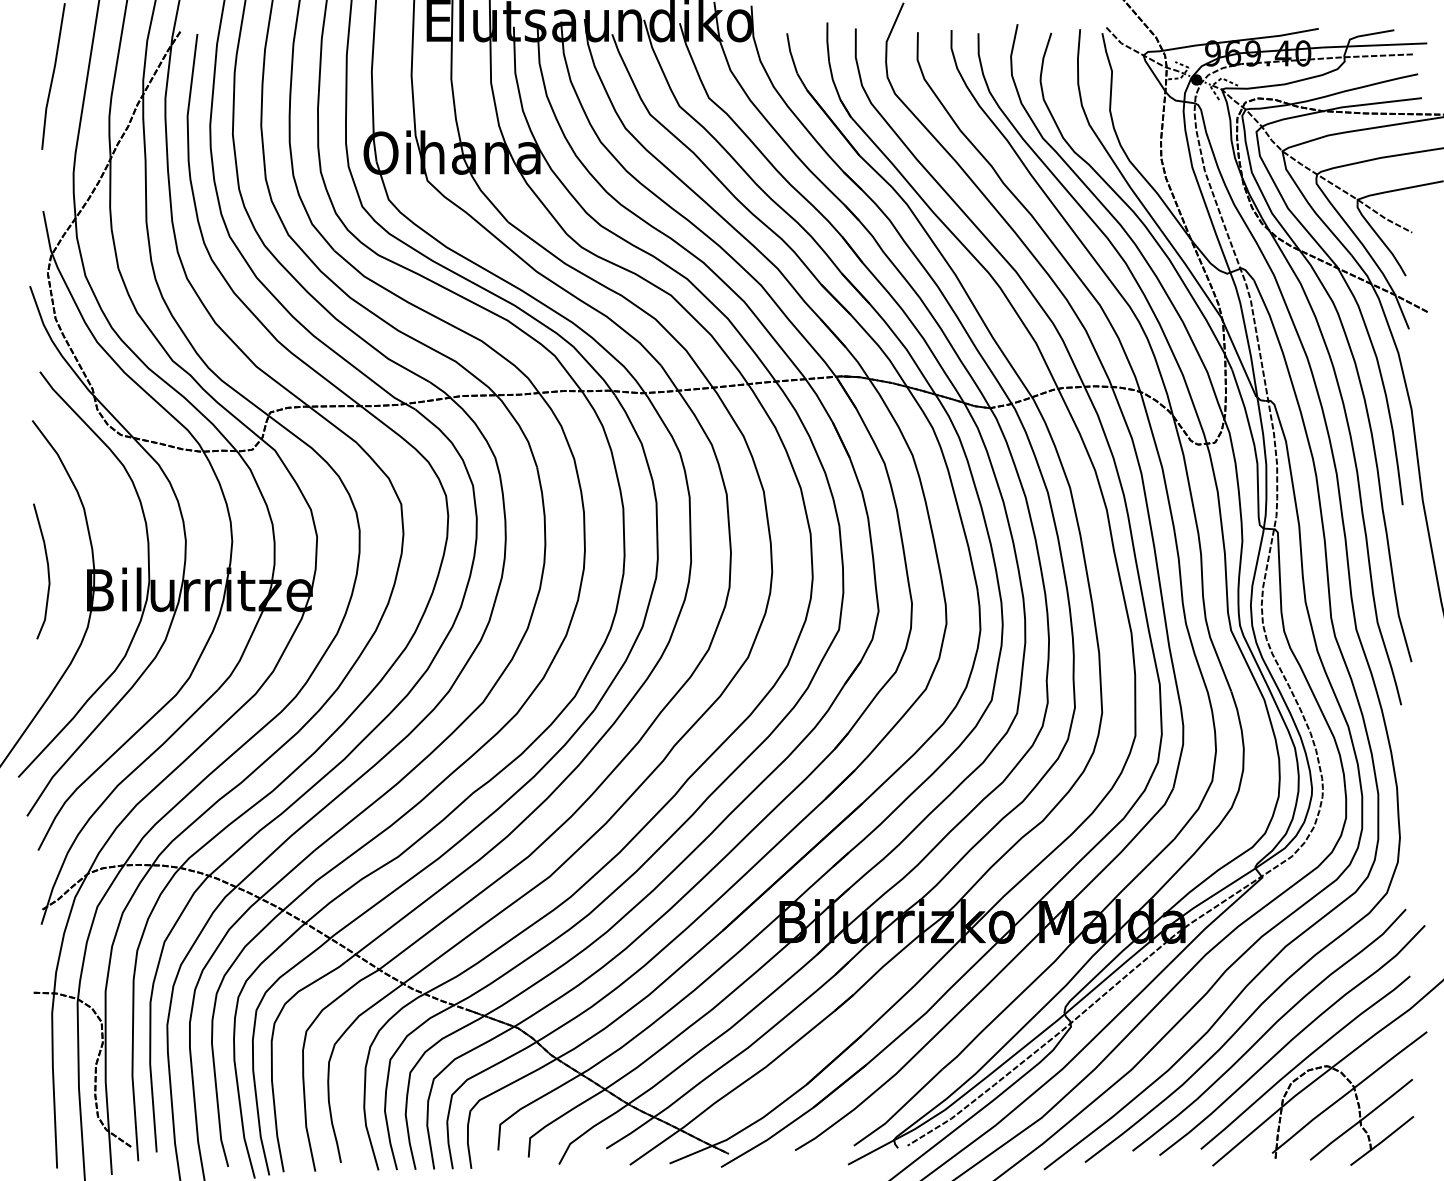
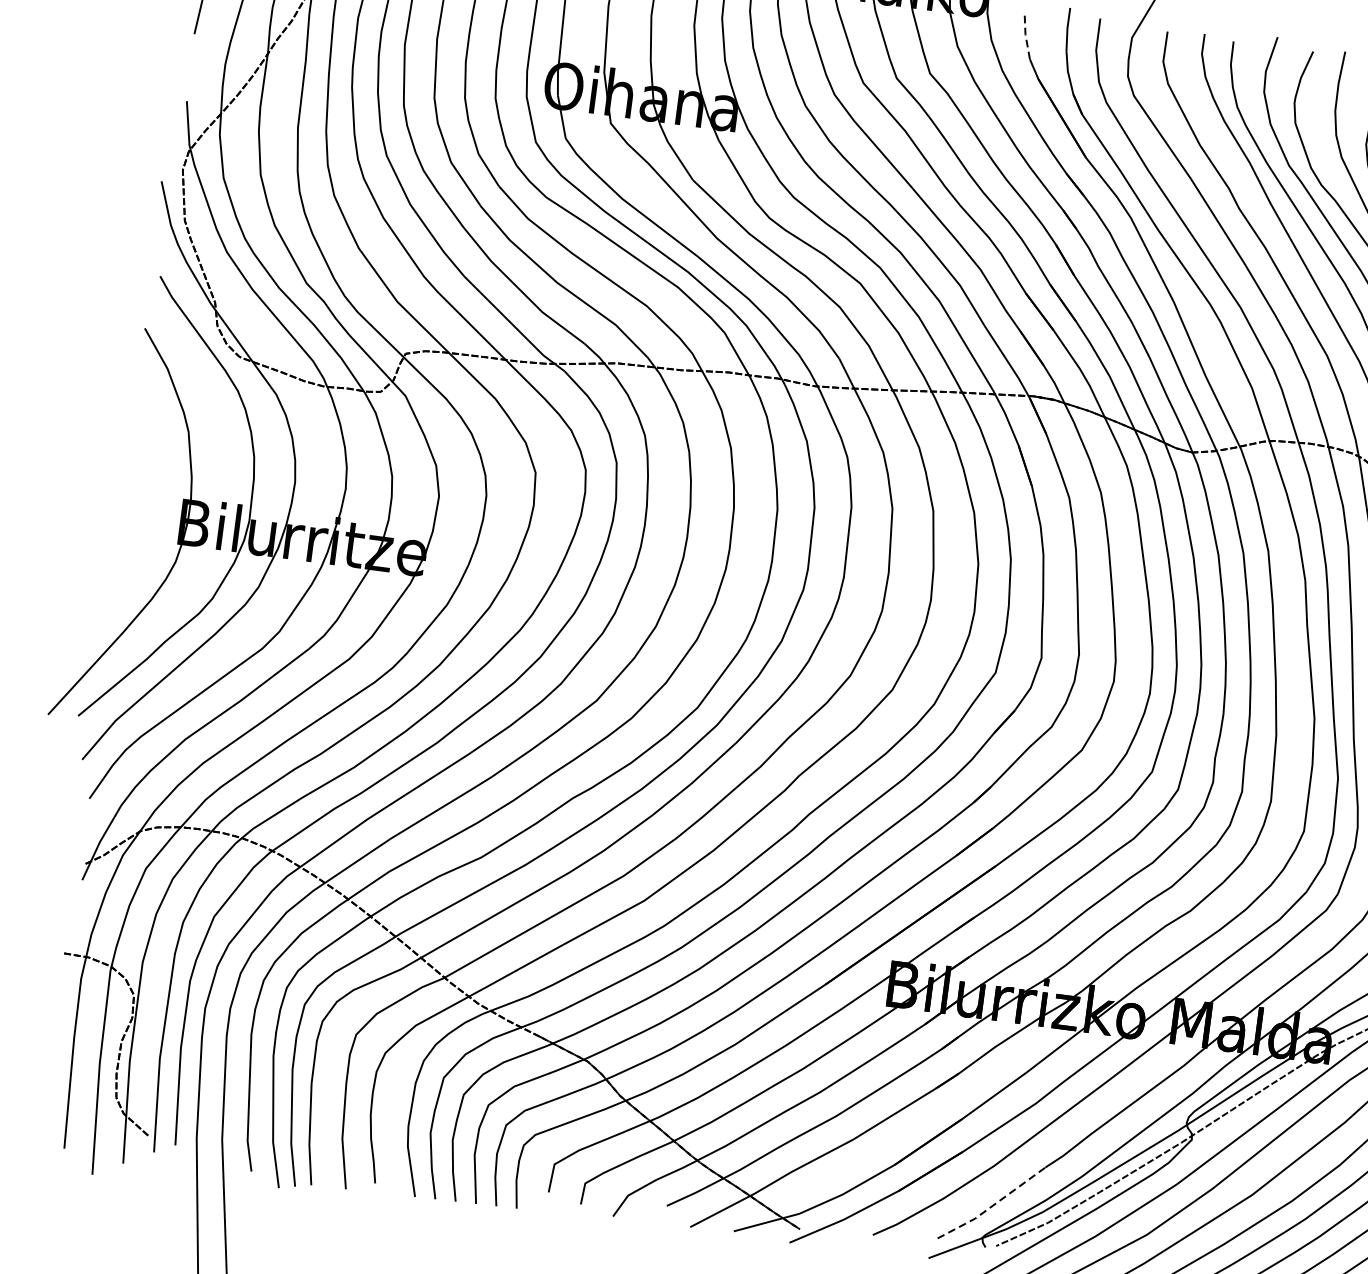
line: (790, 53) -> (1025, 36), solid -> dashed
curve: (47, 571) -> (139, 495), removed
line: (899, 1109) -> (992, 1205), solid -> dashed

